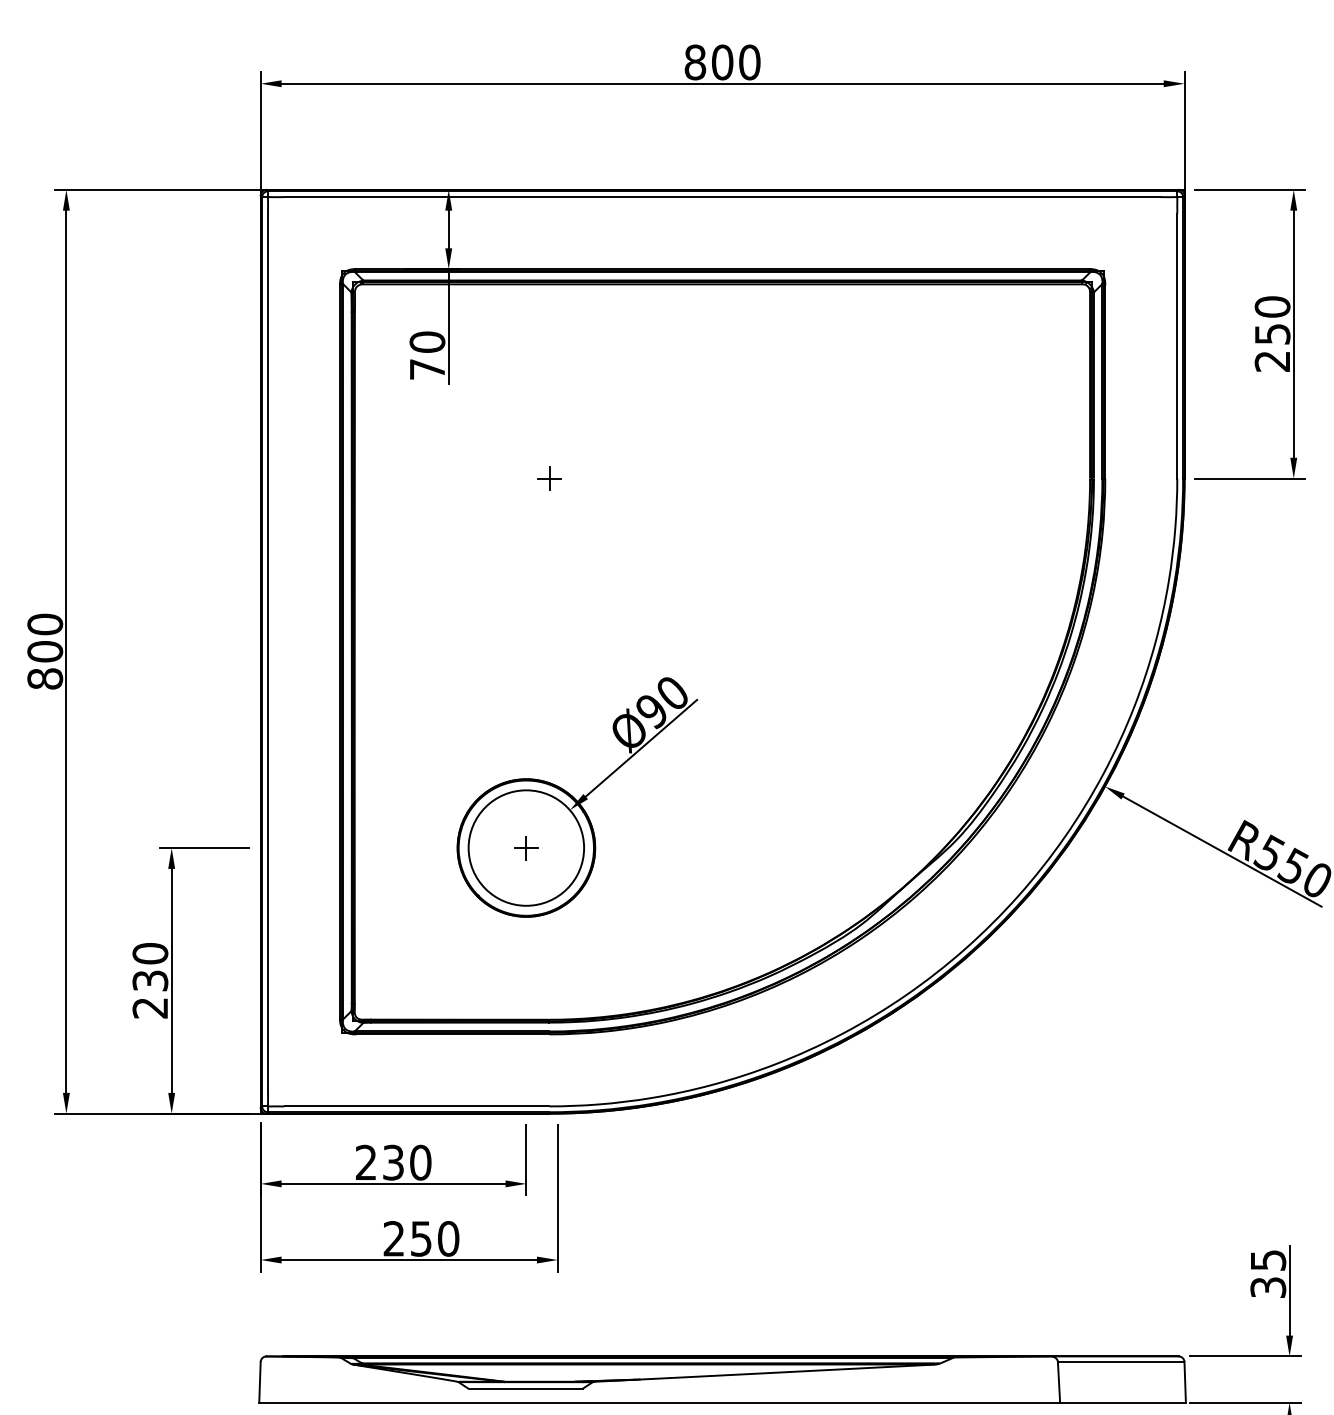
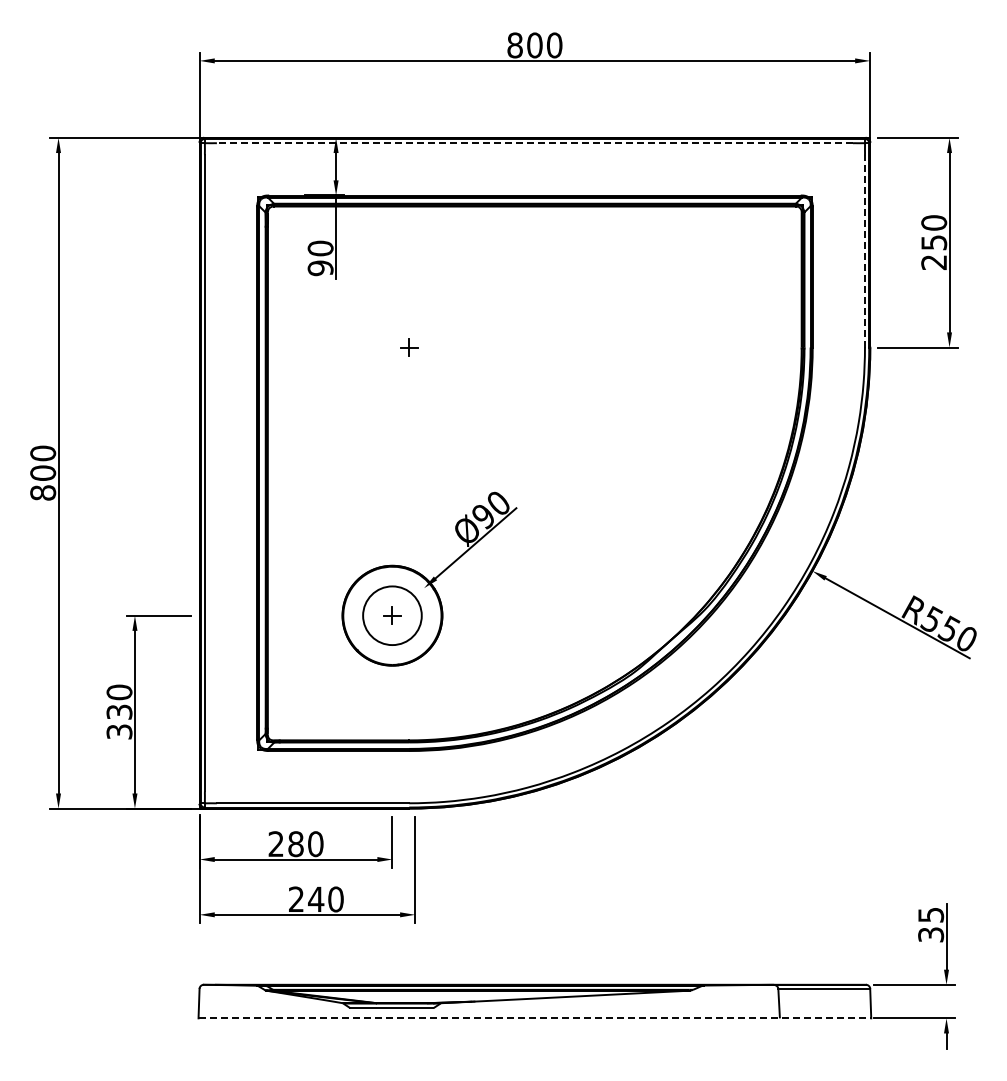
line: (722, 197) -> (534, 143), solid -> dashed
line: (1176, 344) -> (864, 250), solid -> dashed
text: (427, 369) -> (320, 268), 70 -> 90
circle: (526, 847) -> (392, 615), size x0.7
text: (150, 1007) -> (119, 731), 230 -> 330
text: (392, 1163) -> (295, 844), 230 -> 280
text: (421, 1238) -> (316, 899), 250 -> 240
line: (723, 1402) -> (535, 1018), solid -> dashed

